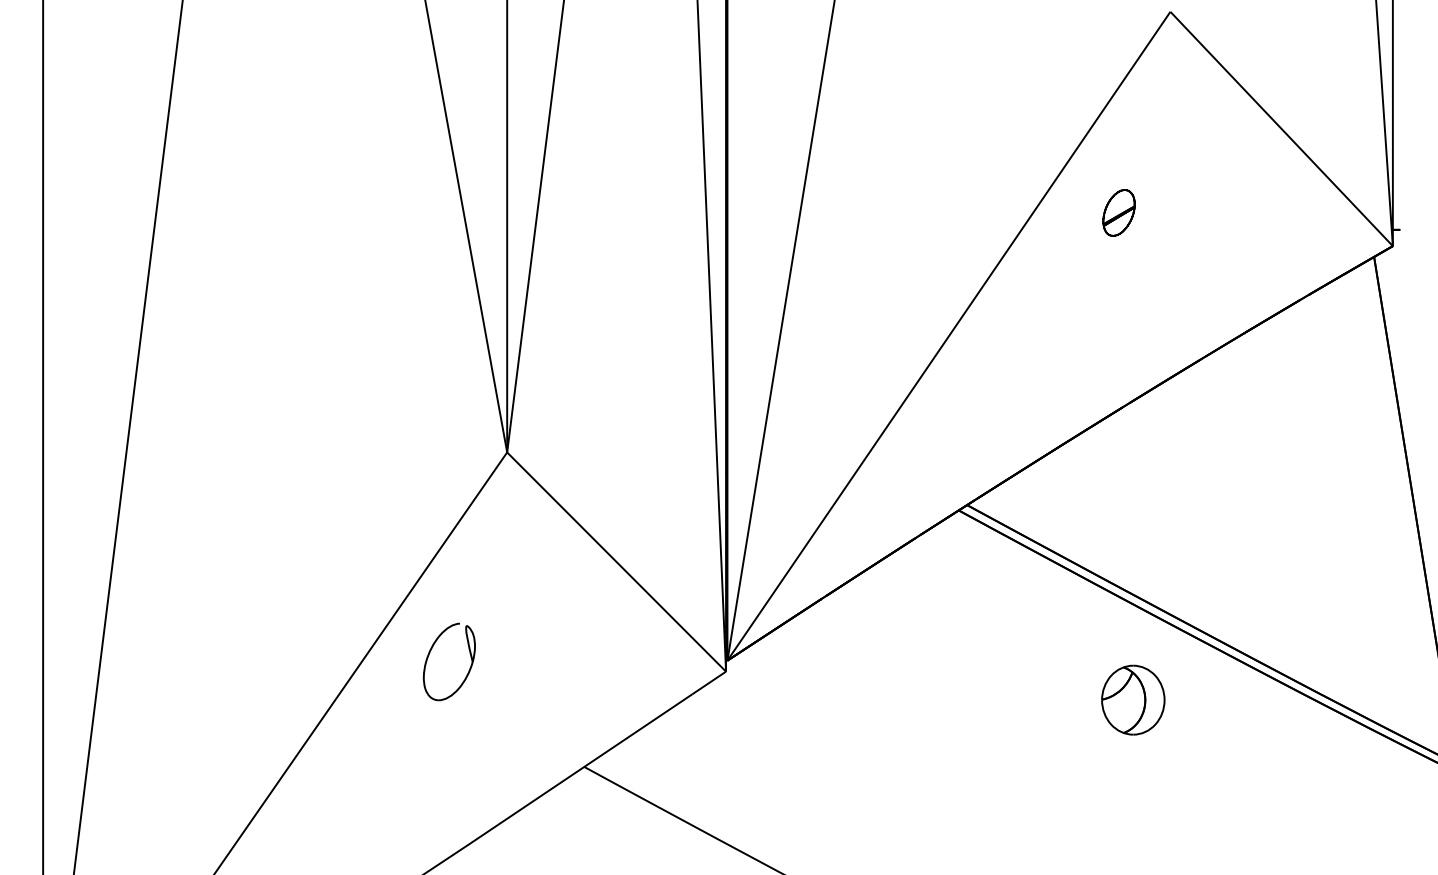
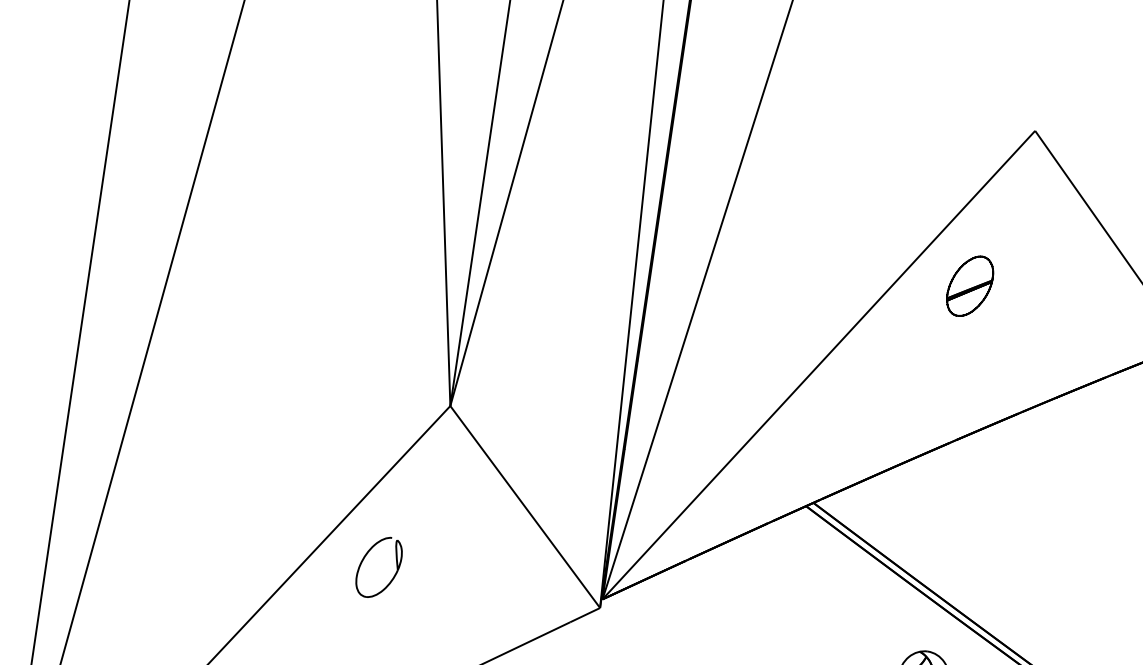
part: (1118, 212) -> (969, 285), size x1.67

